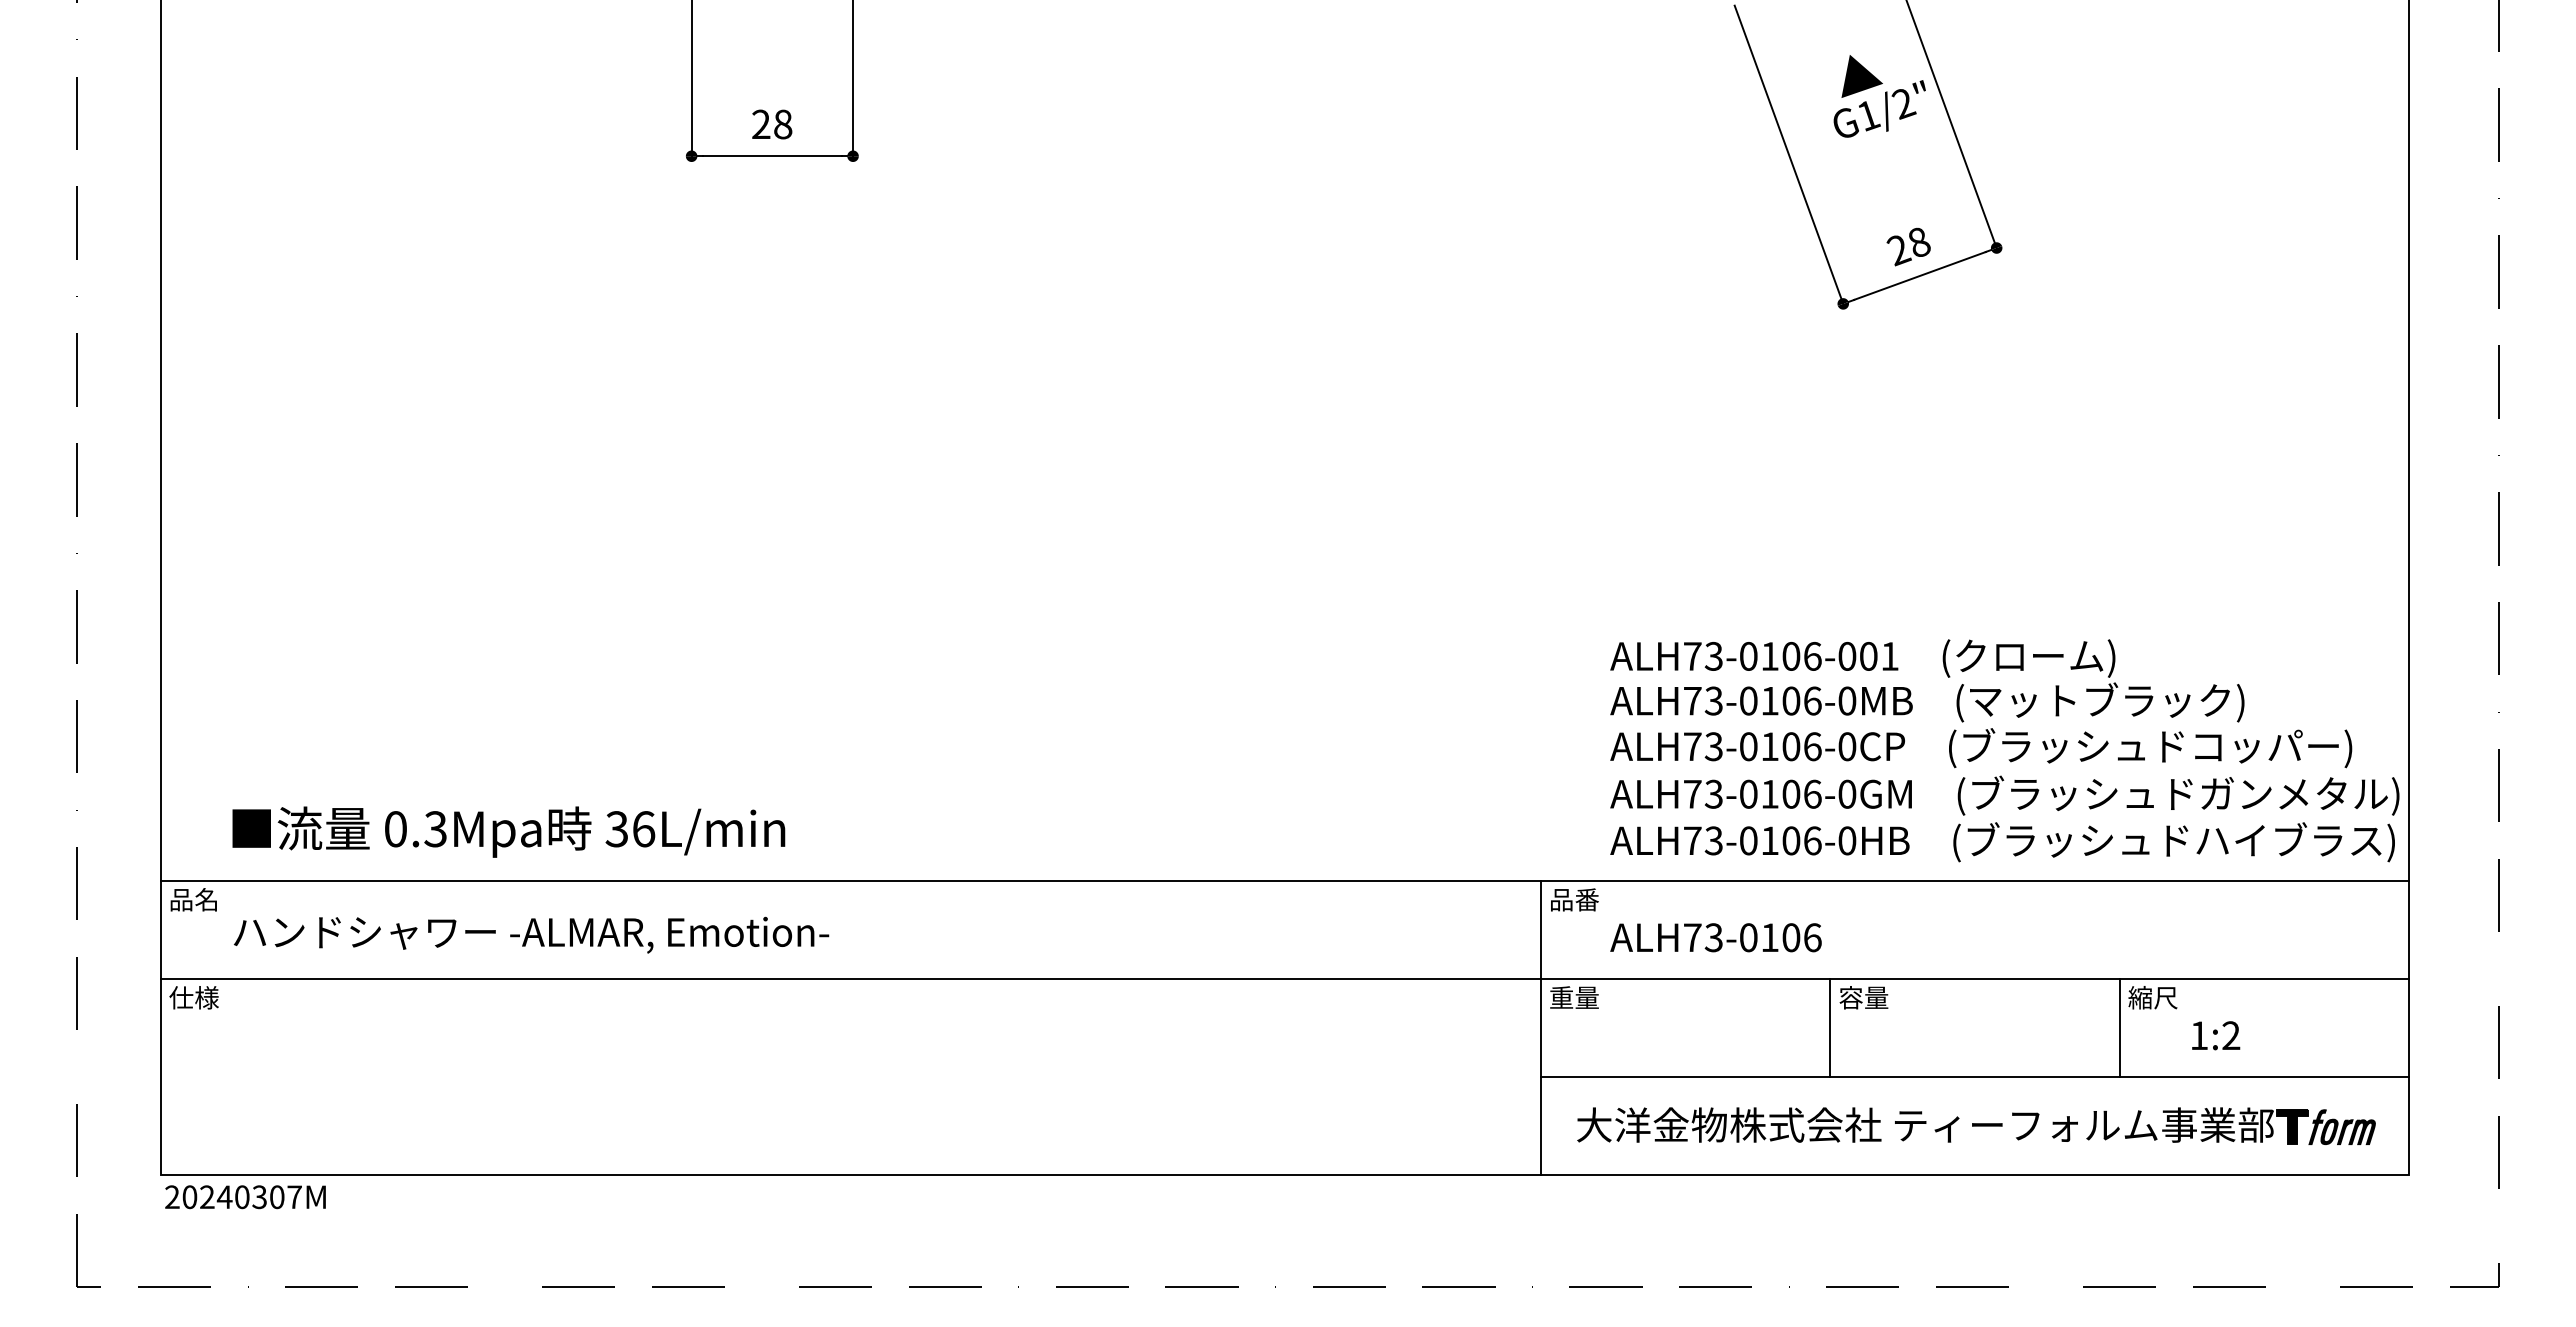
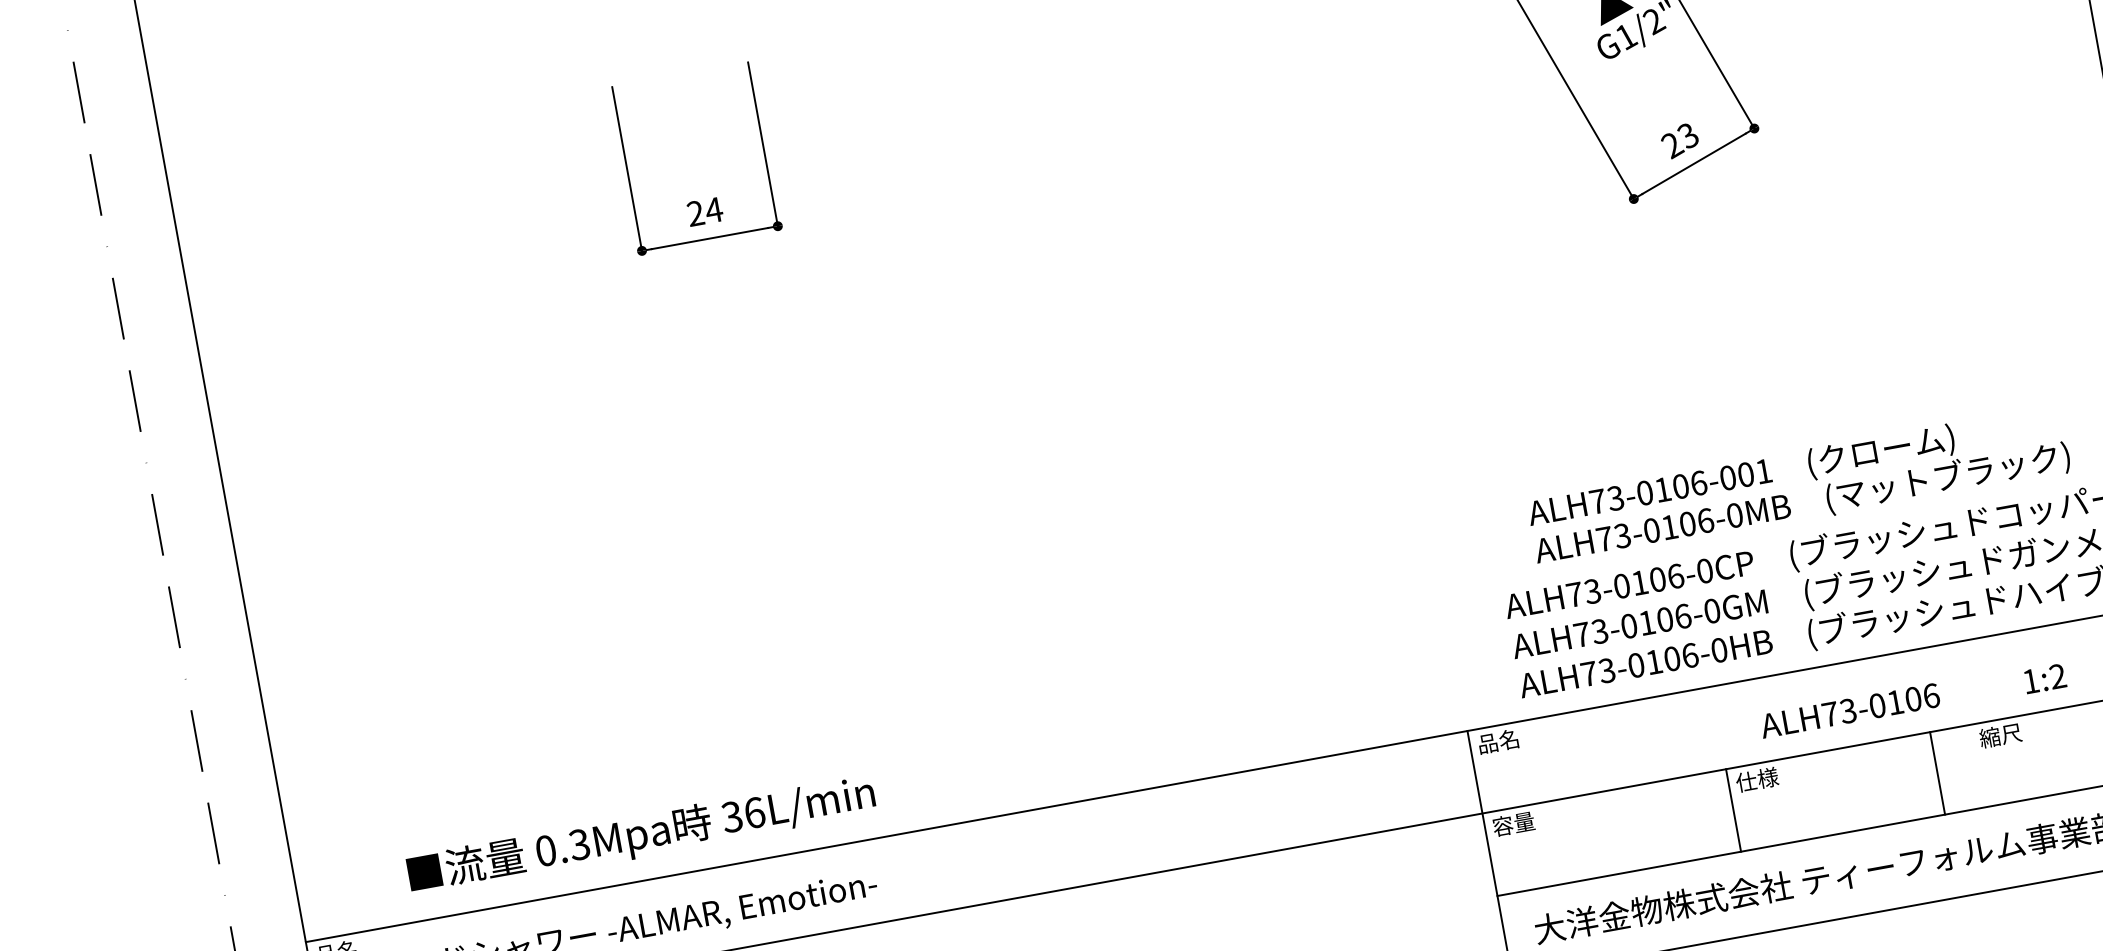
text: (782, 124) -> (713, 210), 28 -> 24
text: (1918, 242) -> (1687, 135), 28 -> 23
text: (1927, 680) -> (1799, 485), moved
text: (508, 831) -> (641, 835), moved
text: (1586, 899) -> (1508, 739), 品番 -> 品名
text: (1715, 937) -> (1849, 710), moved
text: (1561, 997) -> (1502, 825), 重量 -> 容量
text: (1863, 997) -> (1756, 779), 容量 -> 仕様
line: (2119, 1028) -> (1937, 773), moved
text: (2216, 1035) -> (2045, 678), moved

